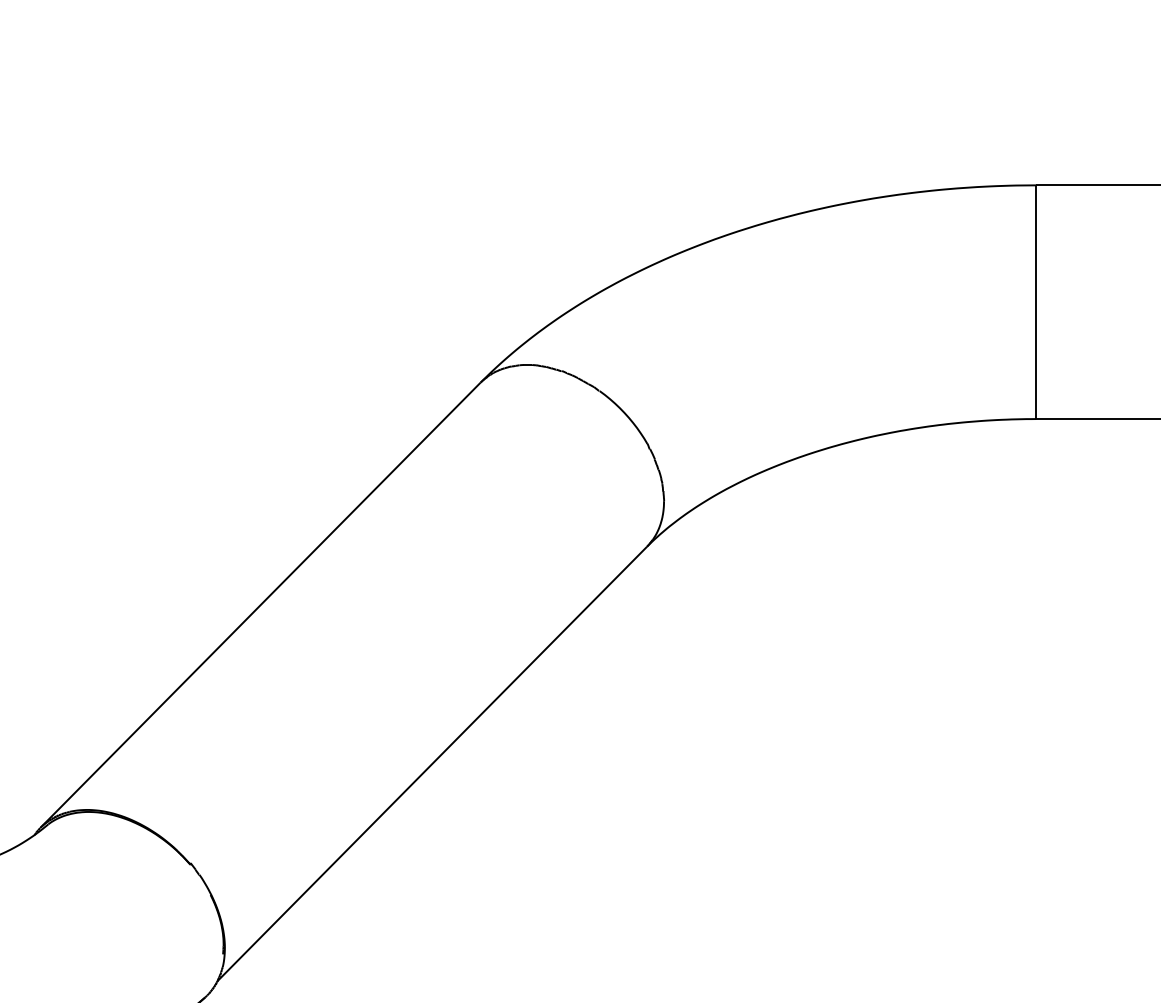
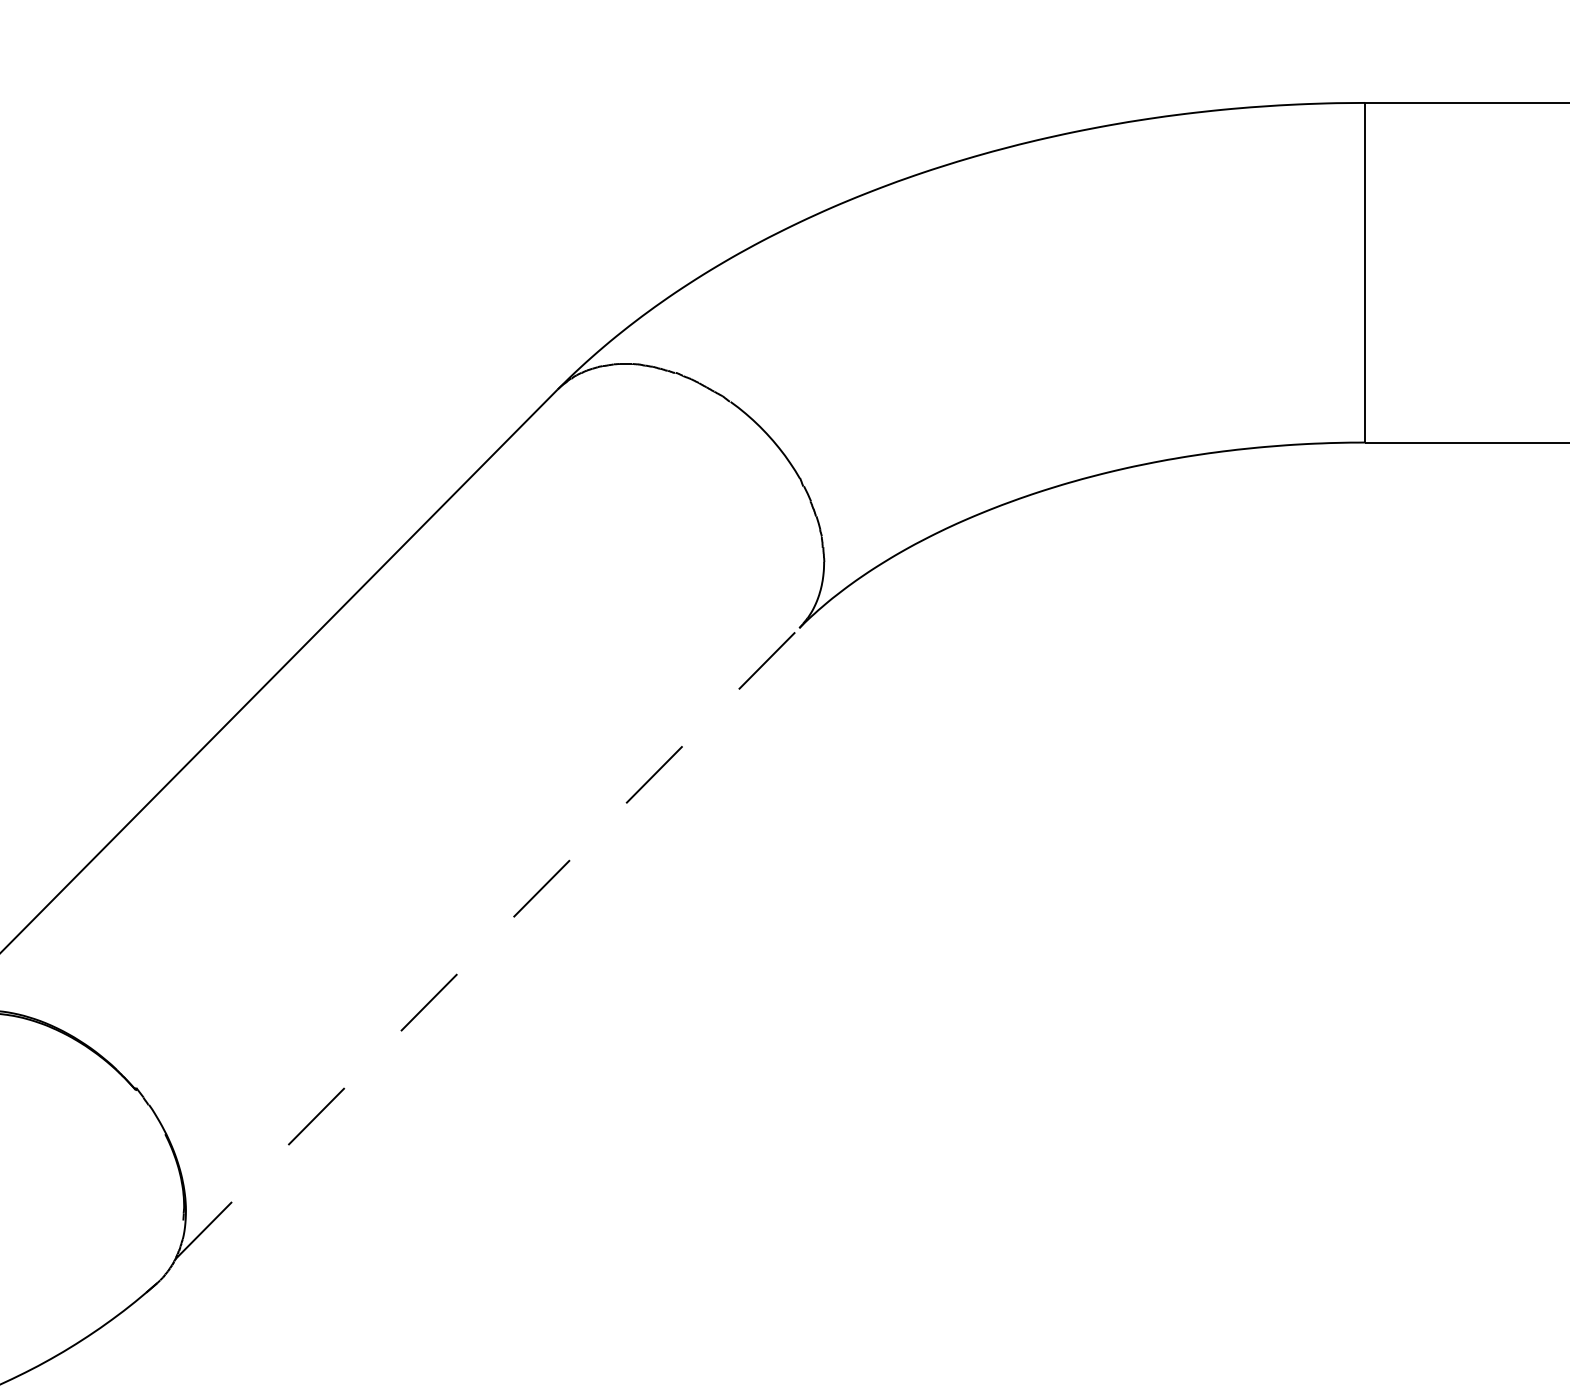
line: (432, 763) -> (487, 943), solid -> dashed

